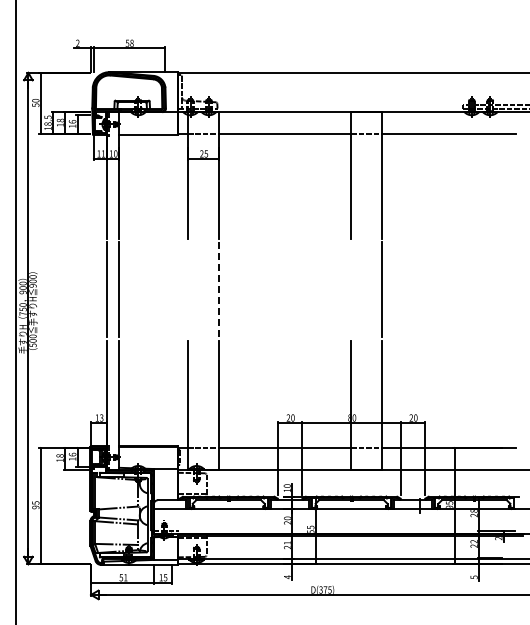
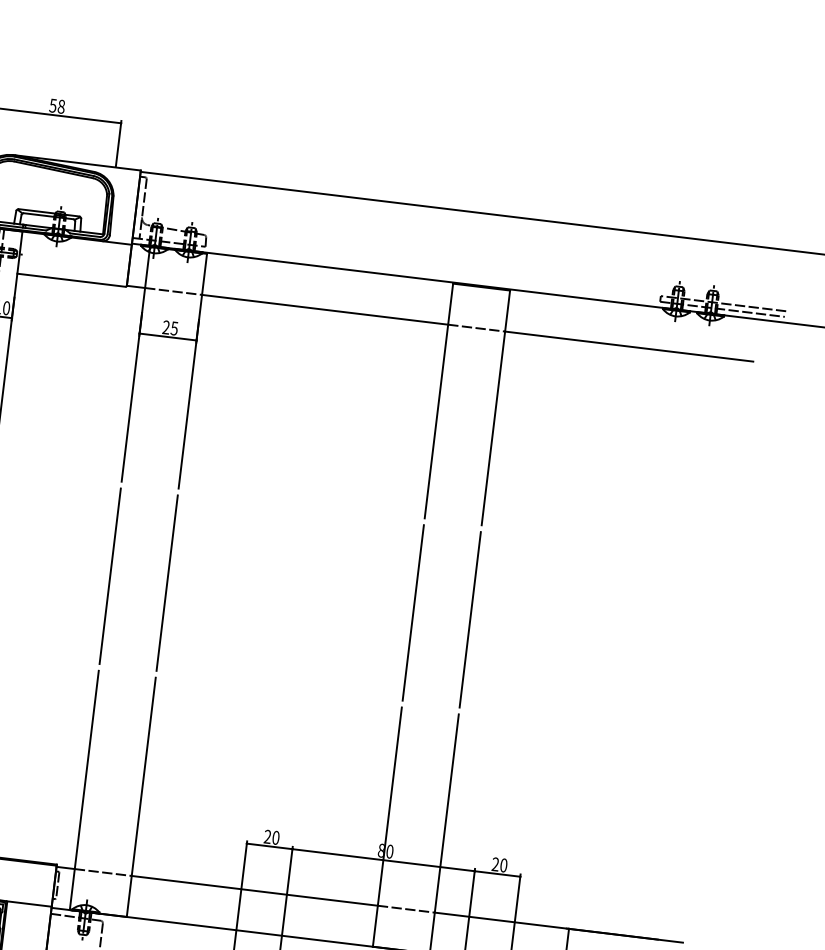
line: (188, 289) -> (111, 575), added
line: (218, 289) -> (166, 582), dashed -> solid
line: (351, 289) -> (413, 612), added

